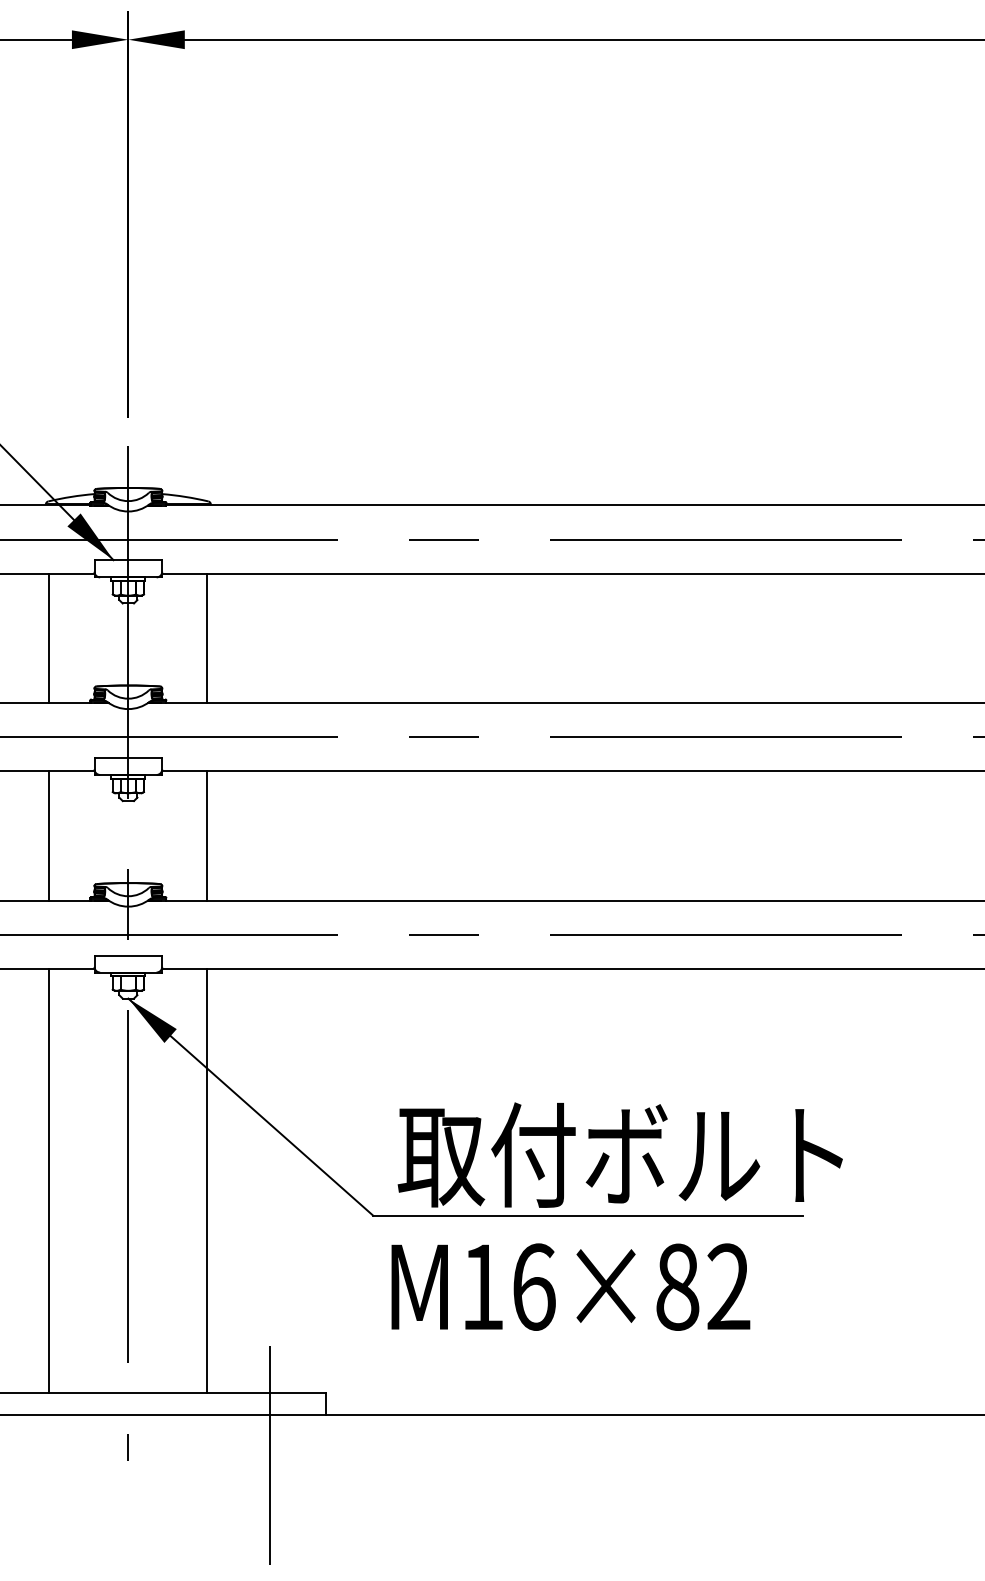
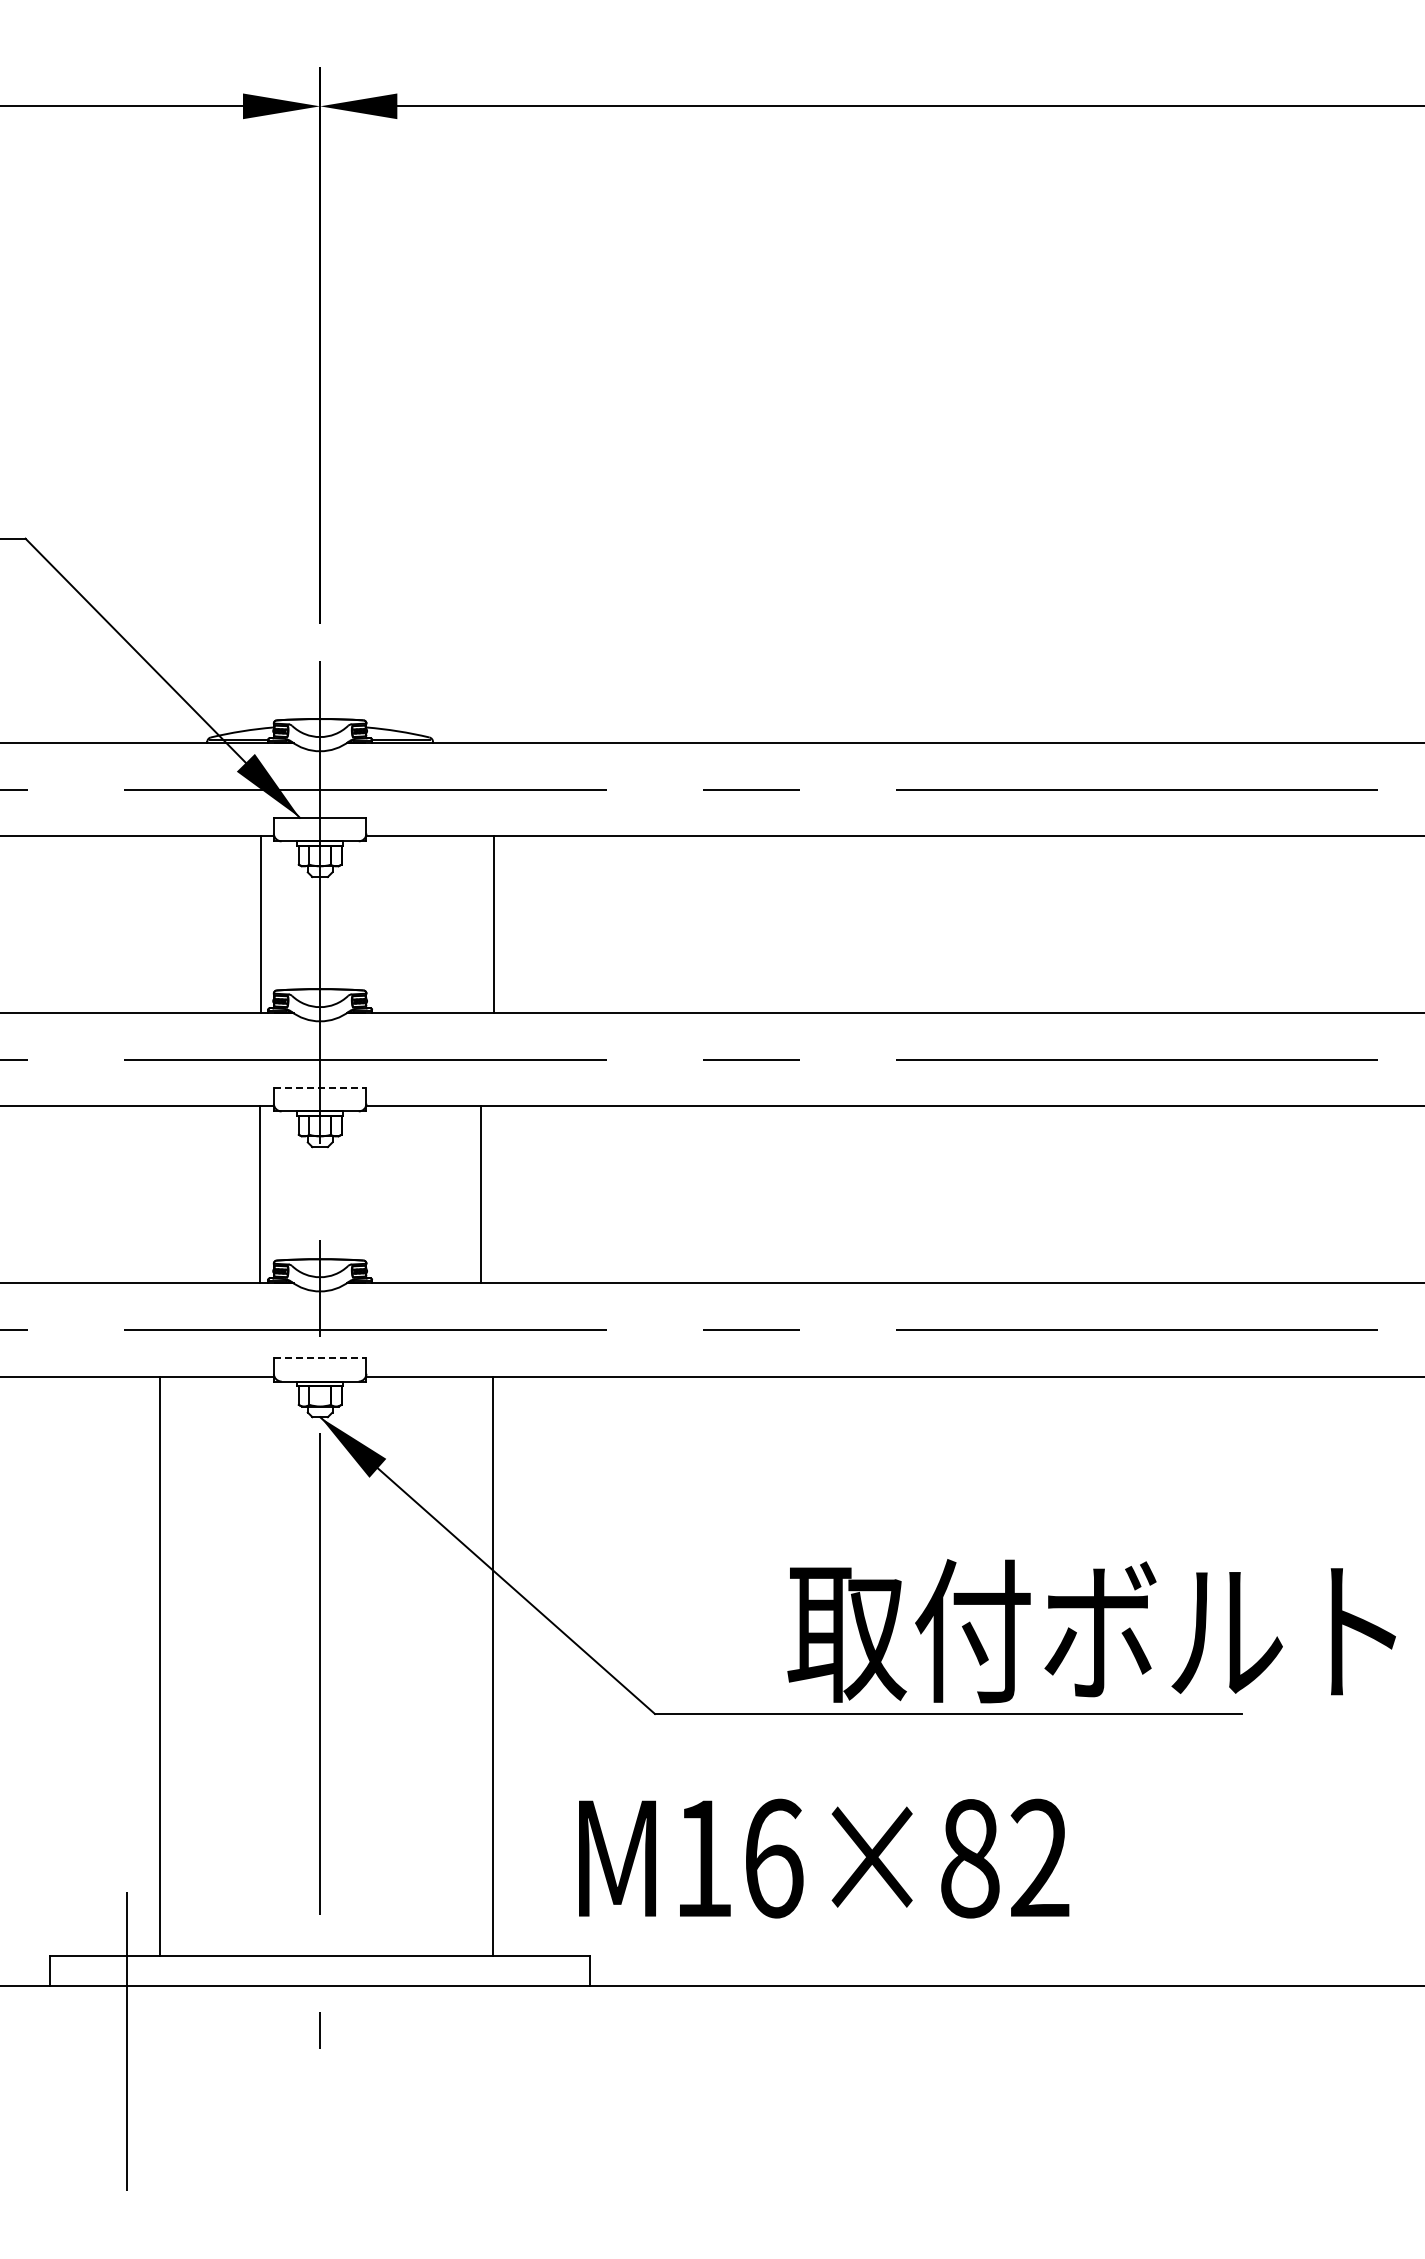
line: (49, 638) -> (261, 924), moved
line: (207, 638) -> (494, 924), moved
line: (128, 758) -> (320, 1088), solid -> dashed
line: (49, 835) -> (260, 1194), moved
line: (207, 835) -> (481, 1194), moved
line: (128, 955) -> (320, 1358), solid -> dashed
text: (620, 1155) -> (1091, 1631), moved
line: (49, 1180) -> (160, 1666), moved
line: (207, 1180) -> (493, 1666), moved
text: (571, 1287) -> (824, 1858), moved
line: (269, 1455) -> (513, 2041), removed

